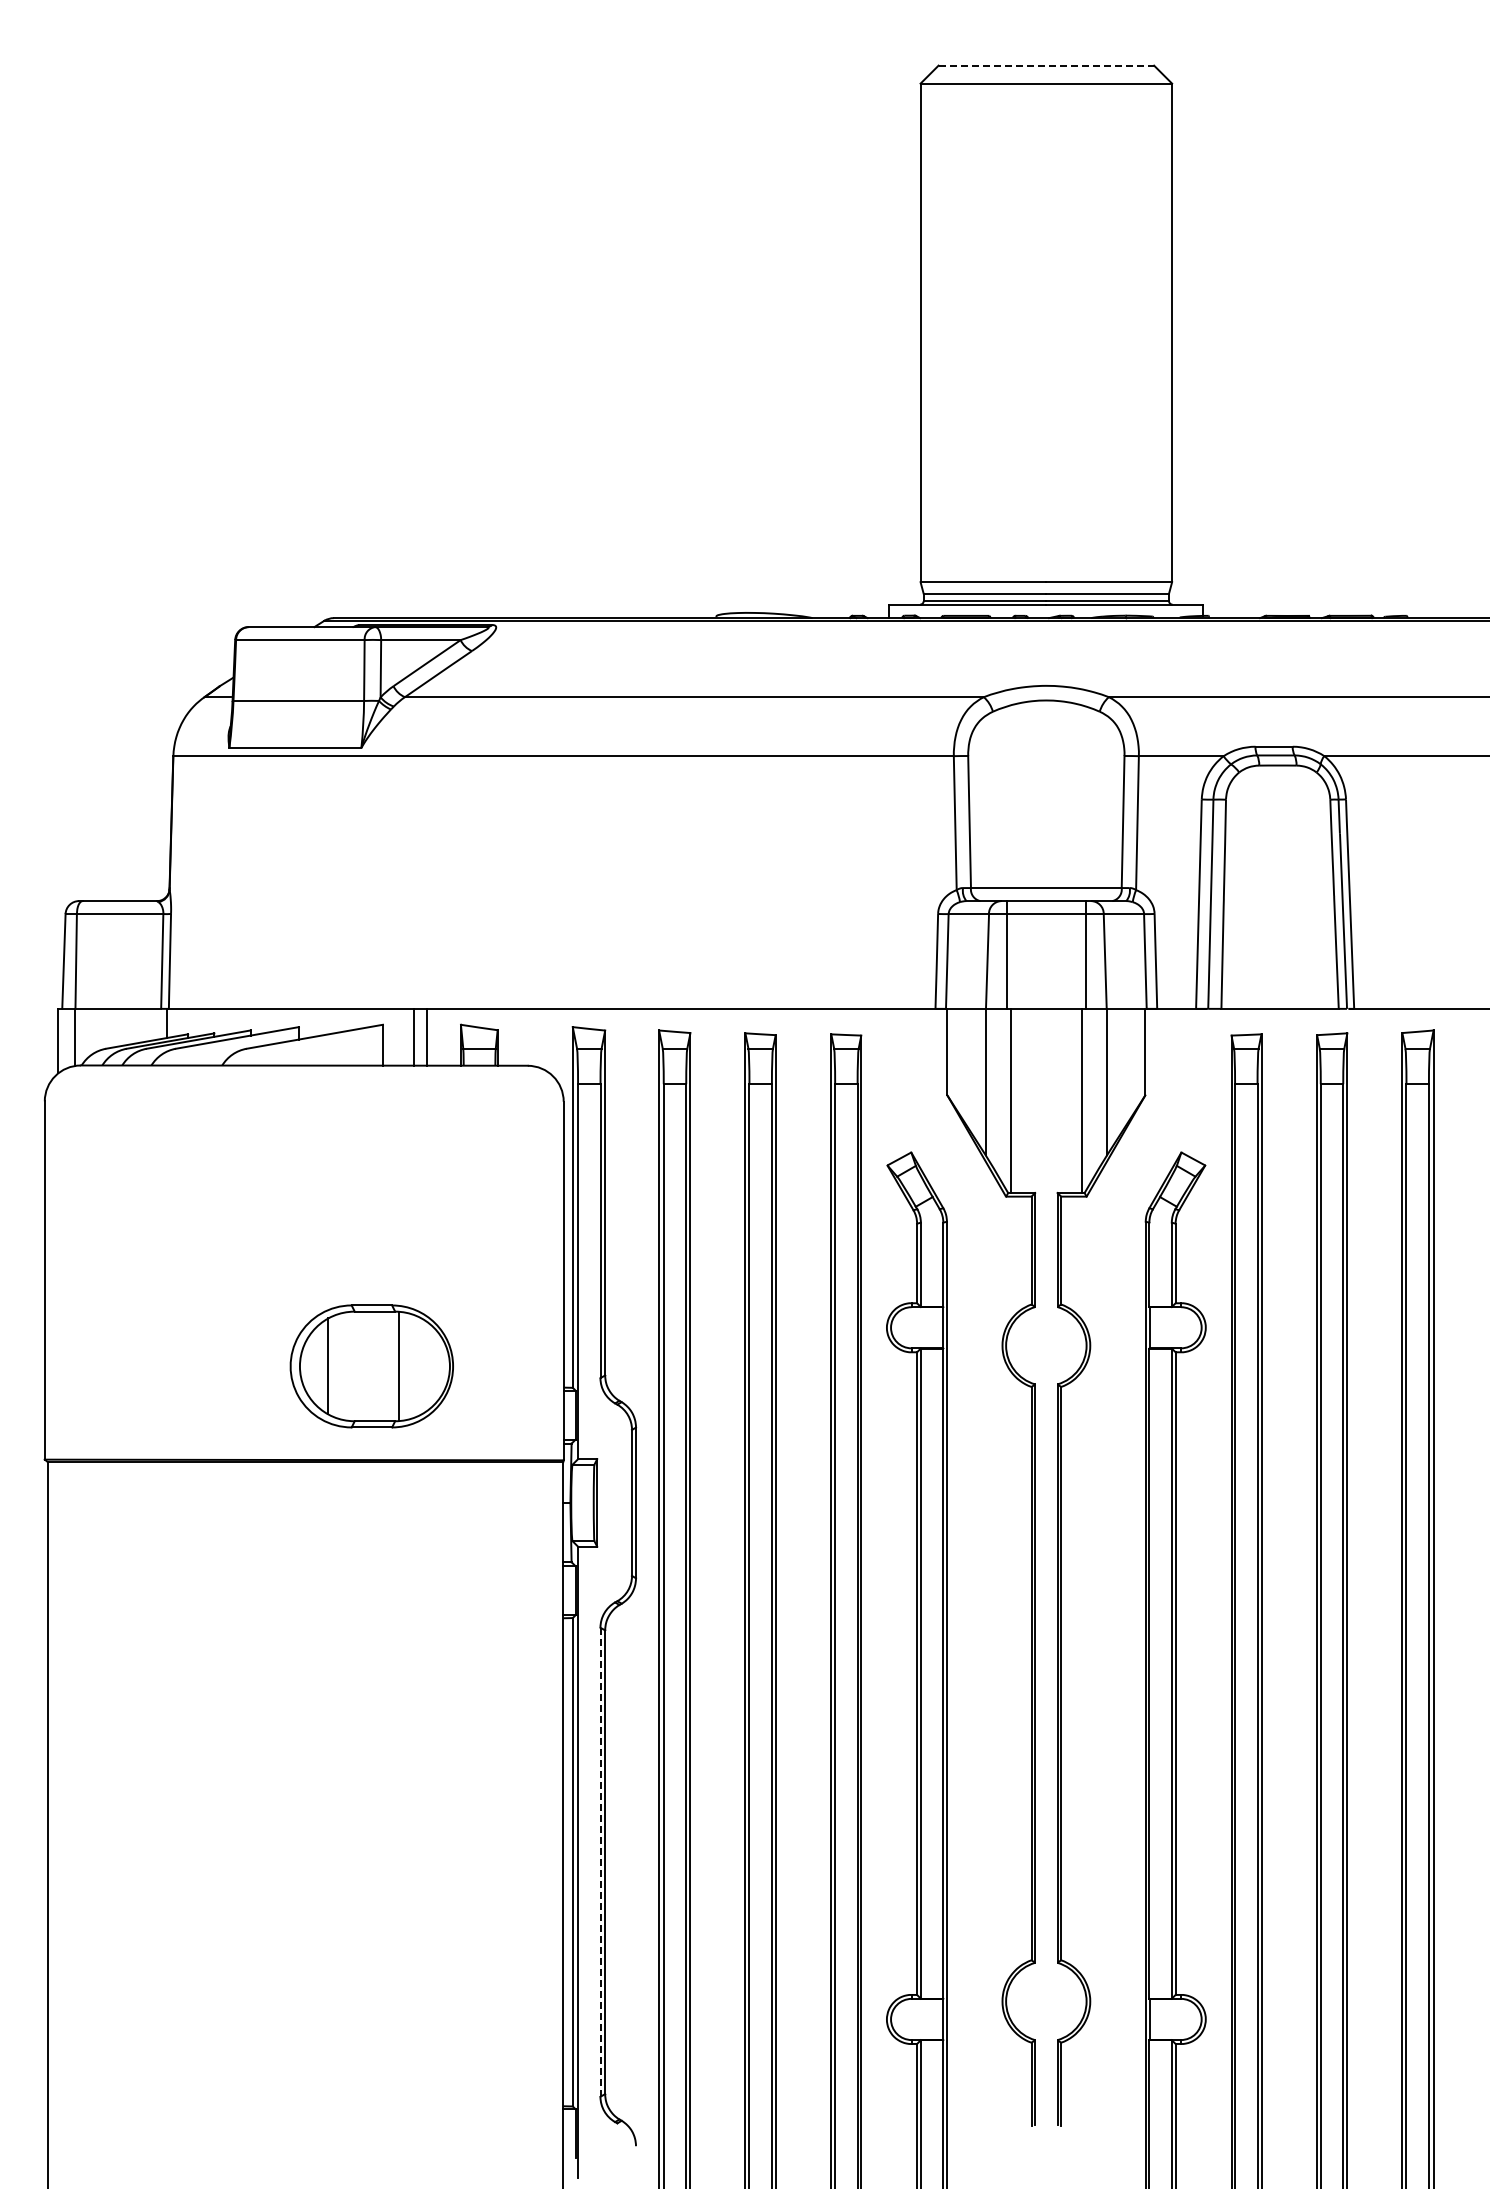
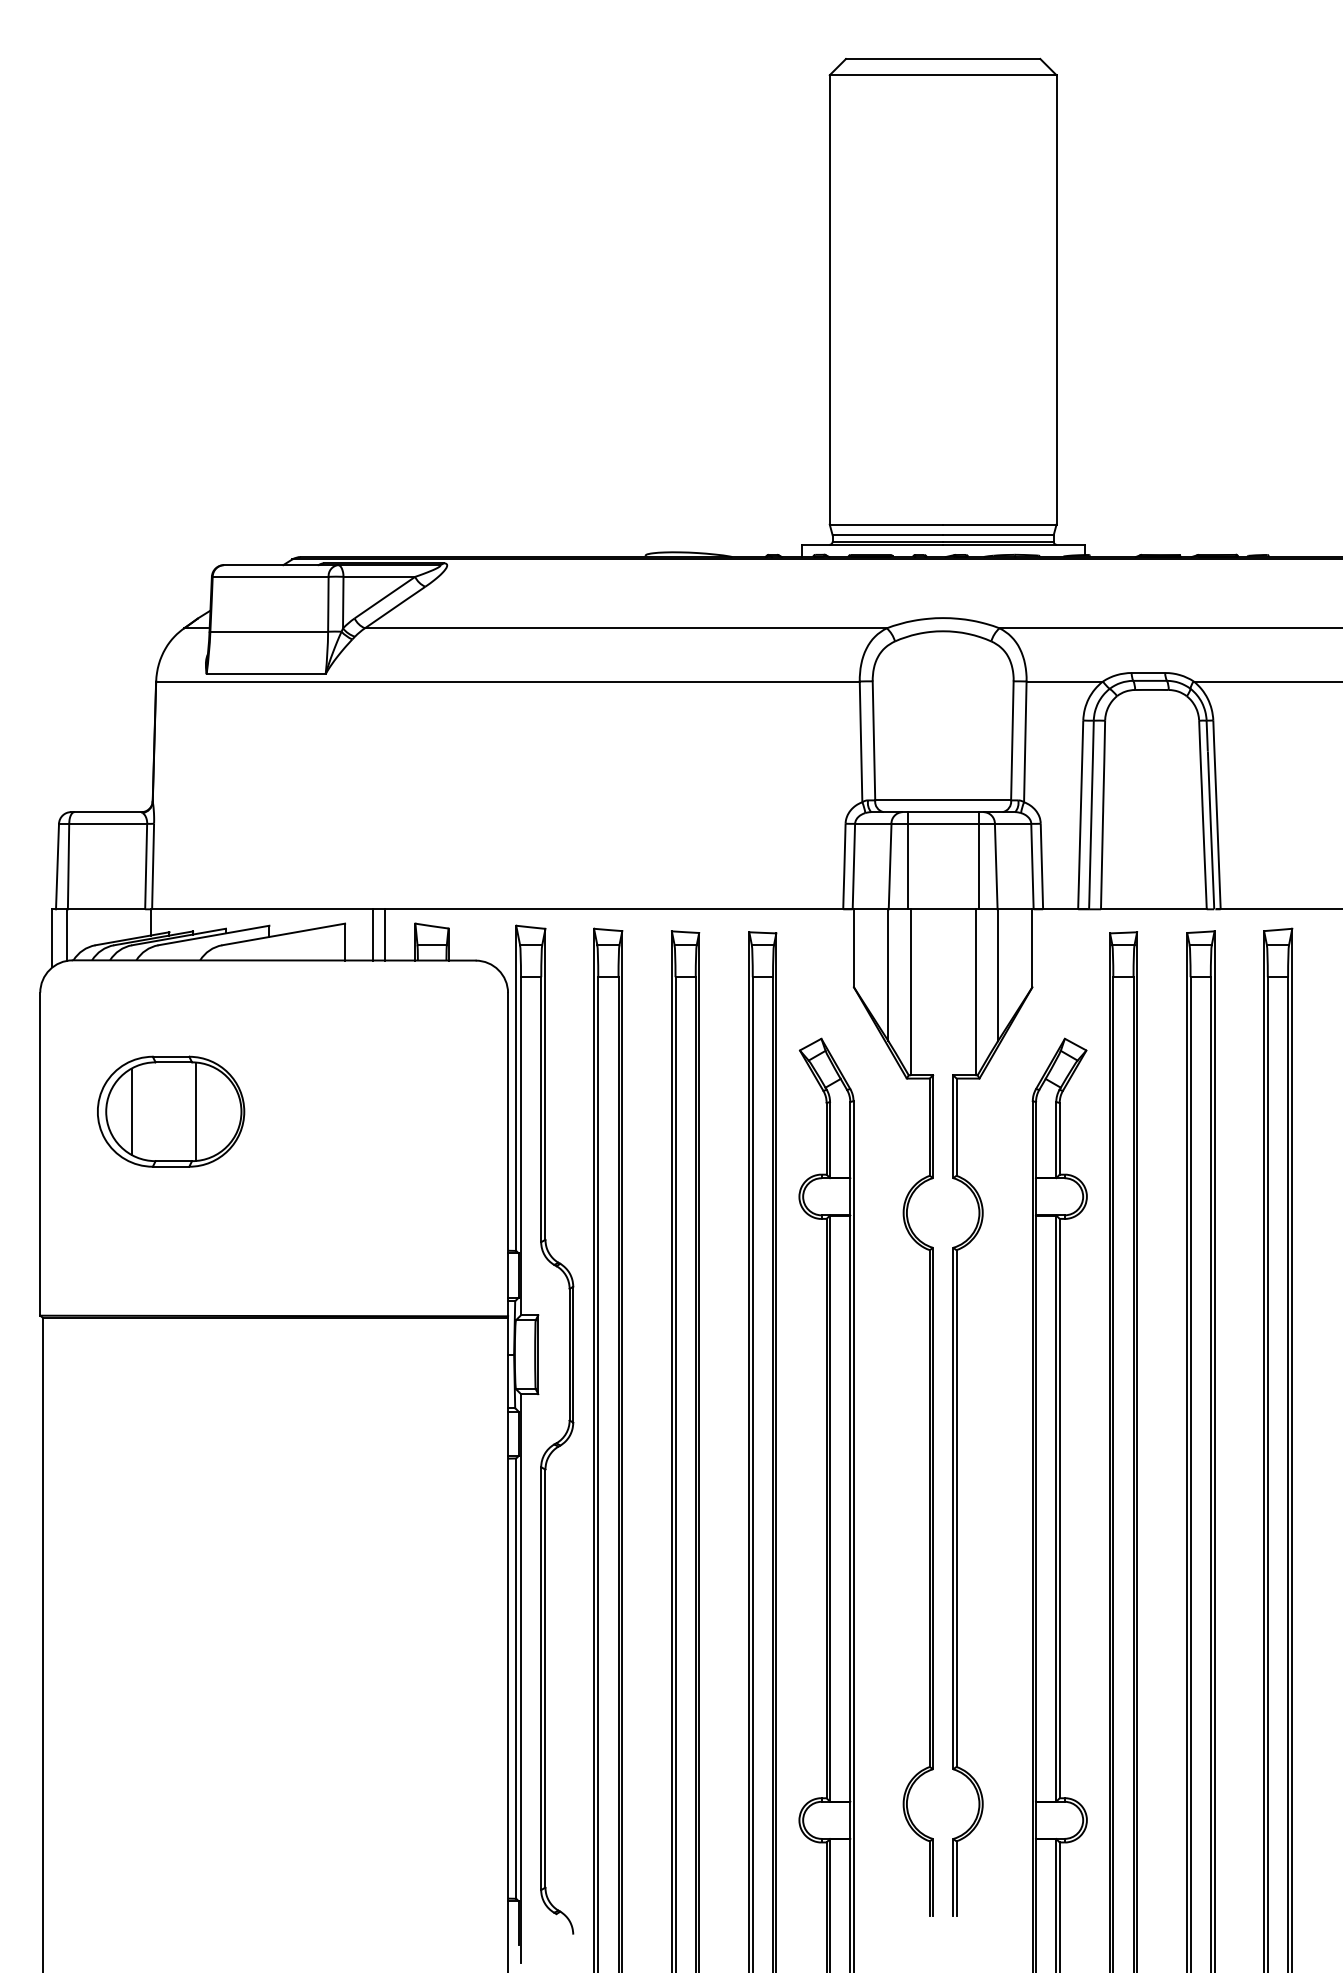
line: (1046, 65) -> (943, 58), dashed -> solid
part: (371, 1366) -> (170, 1111), moved
line: (600, 1861) -> (541, 1677), dashed -> solid

